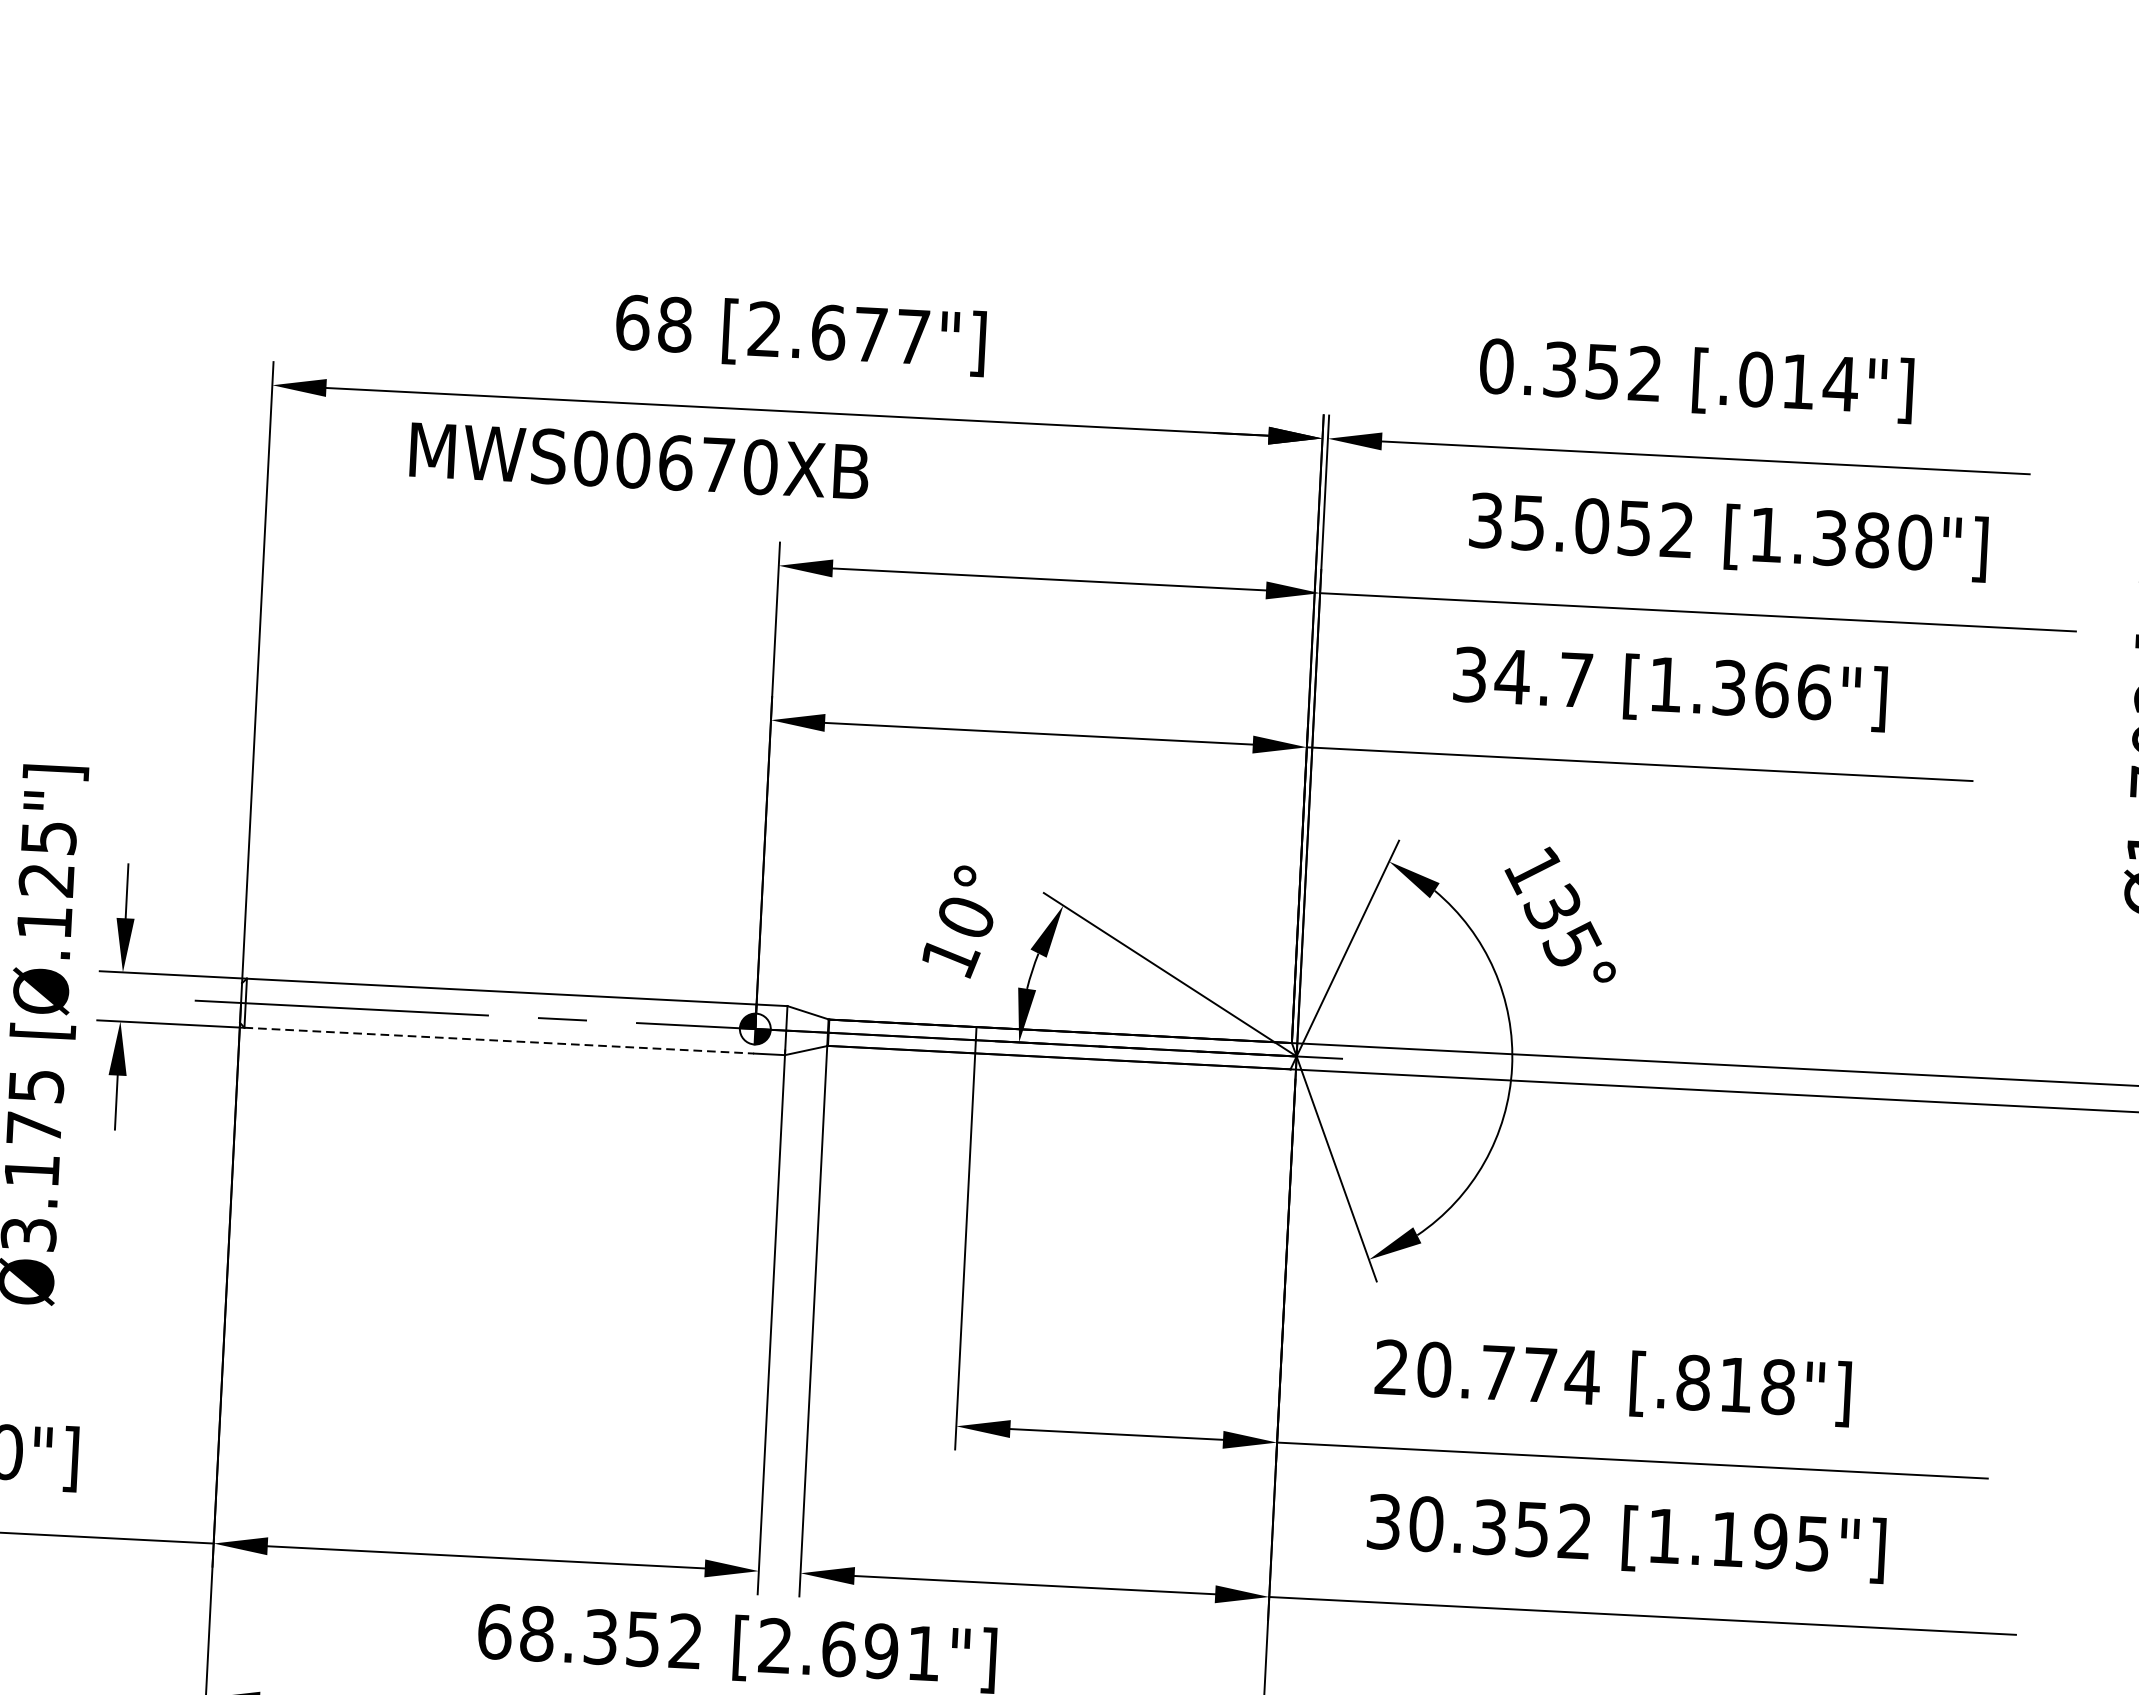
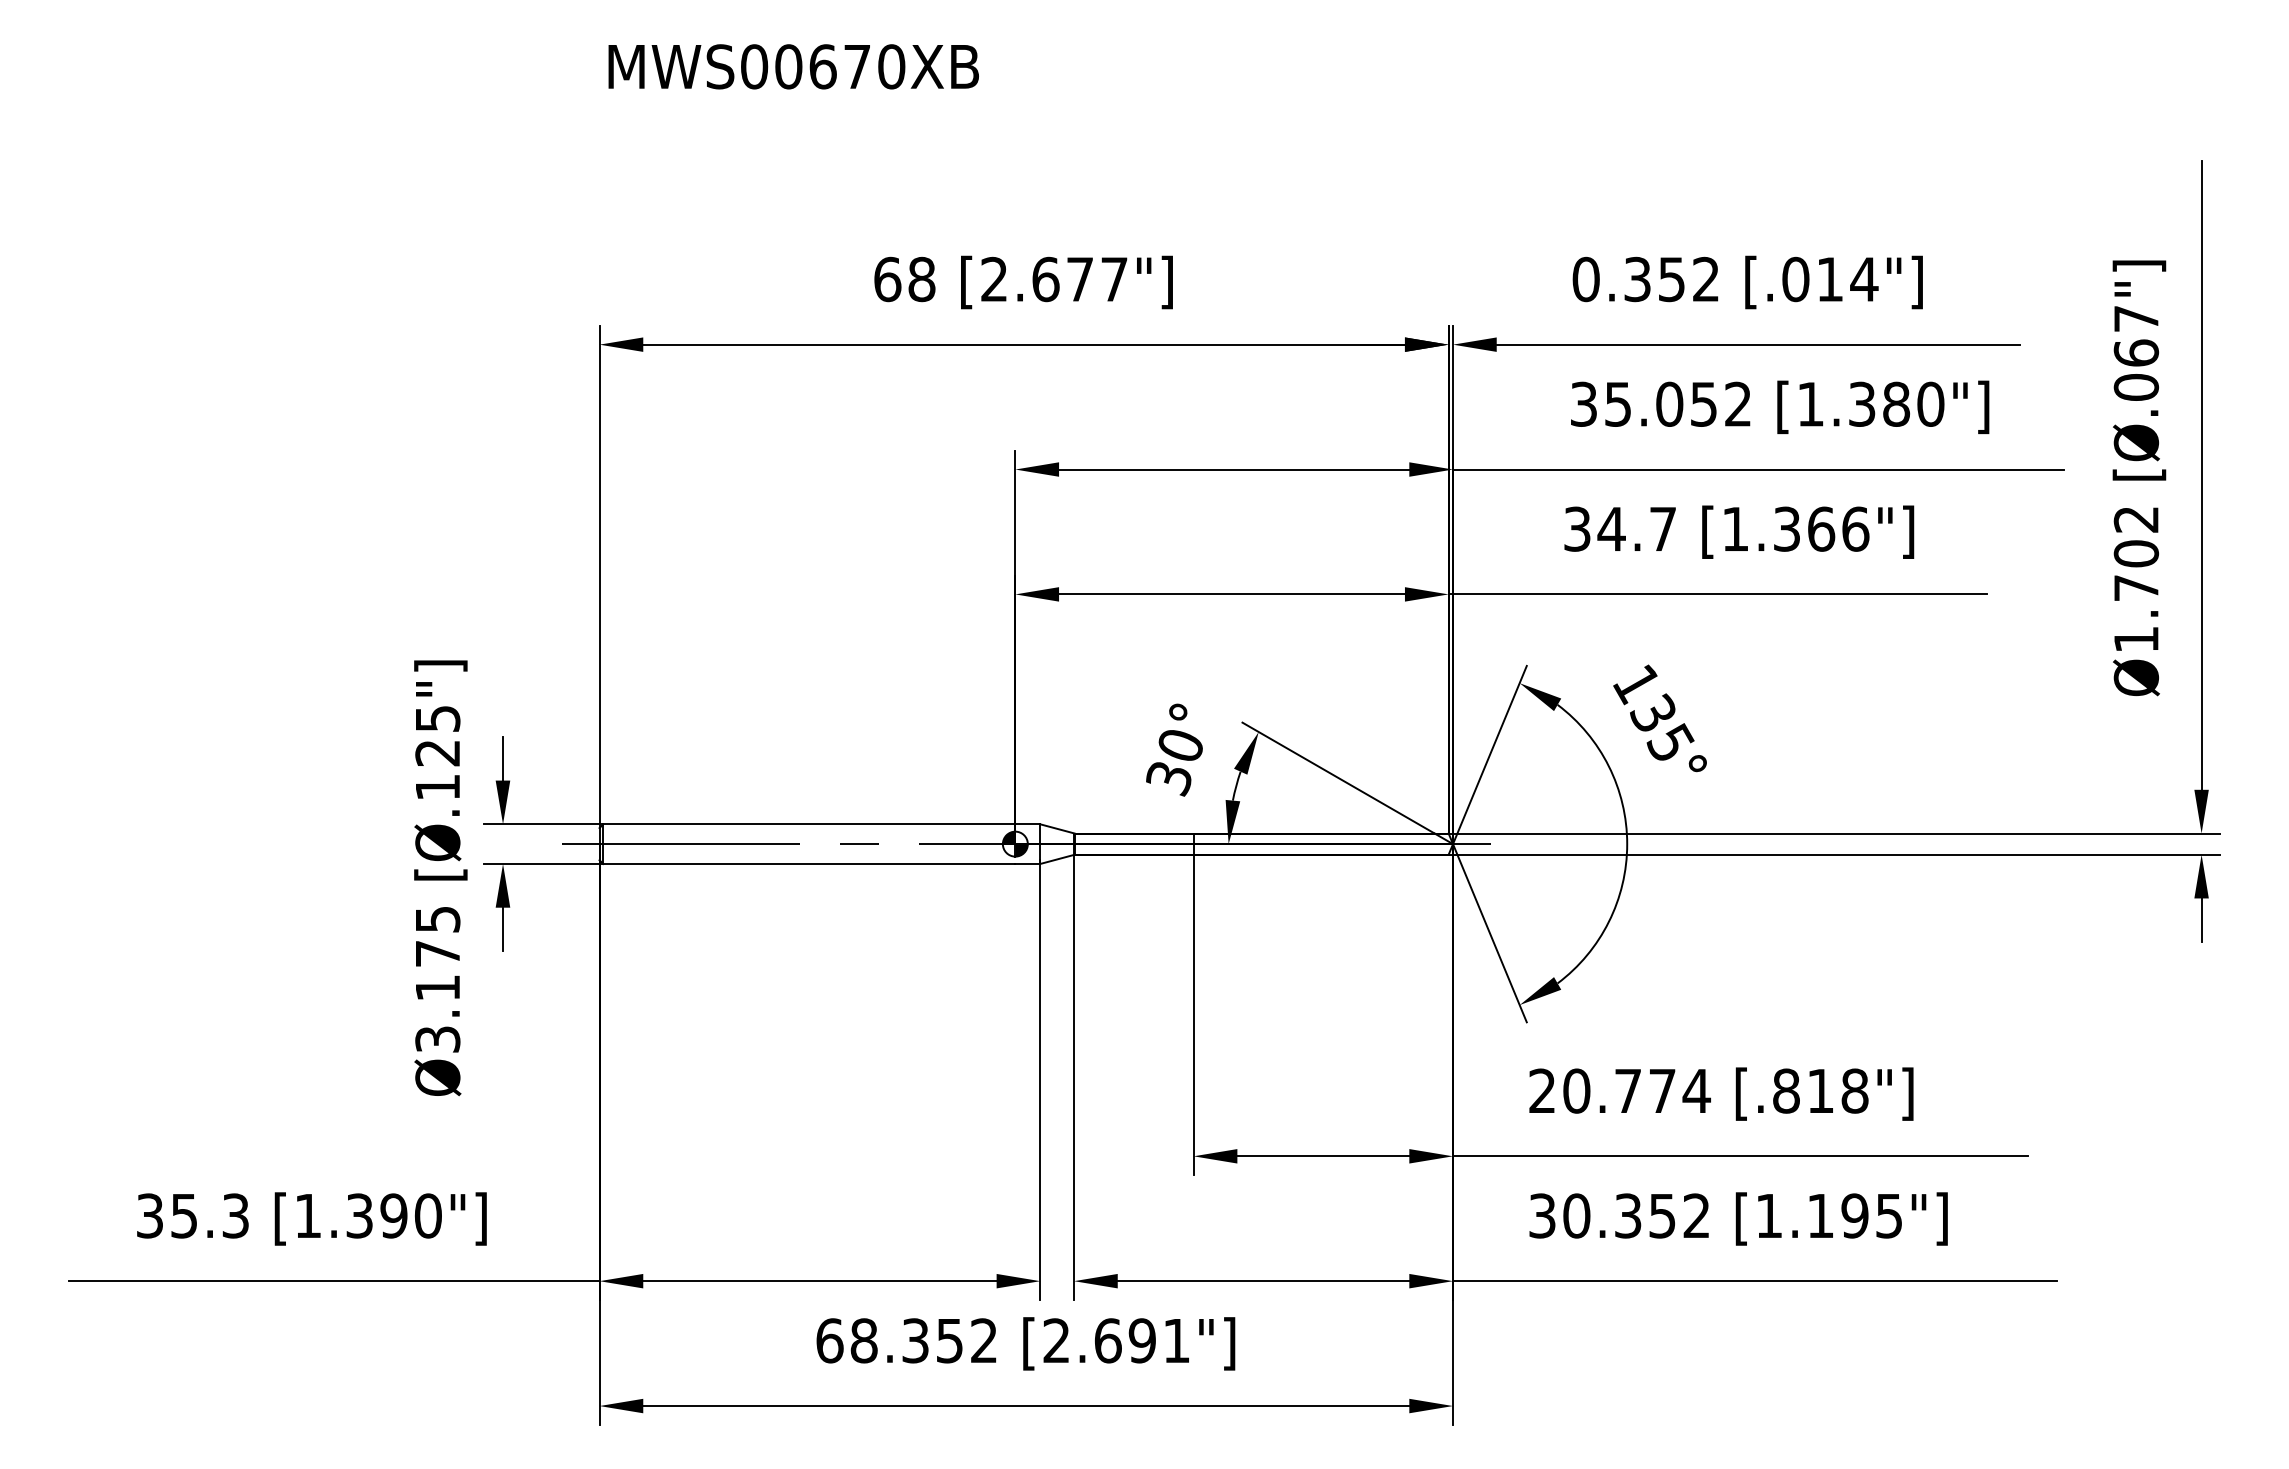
text: (639, 460) -> (793, 66), moved
text: (950, 958) -> (1169, 779), 10° -> 30°
line: (499, 1040) -> (809, 863), dashed -> solid

